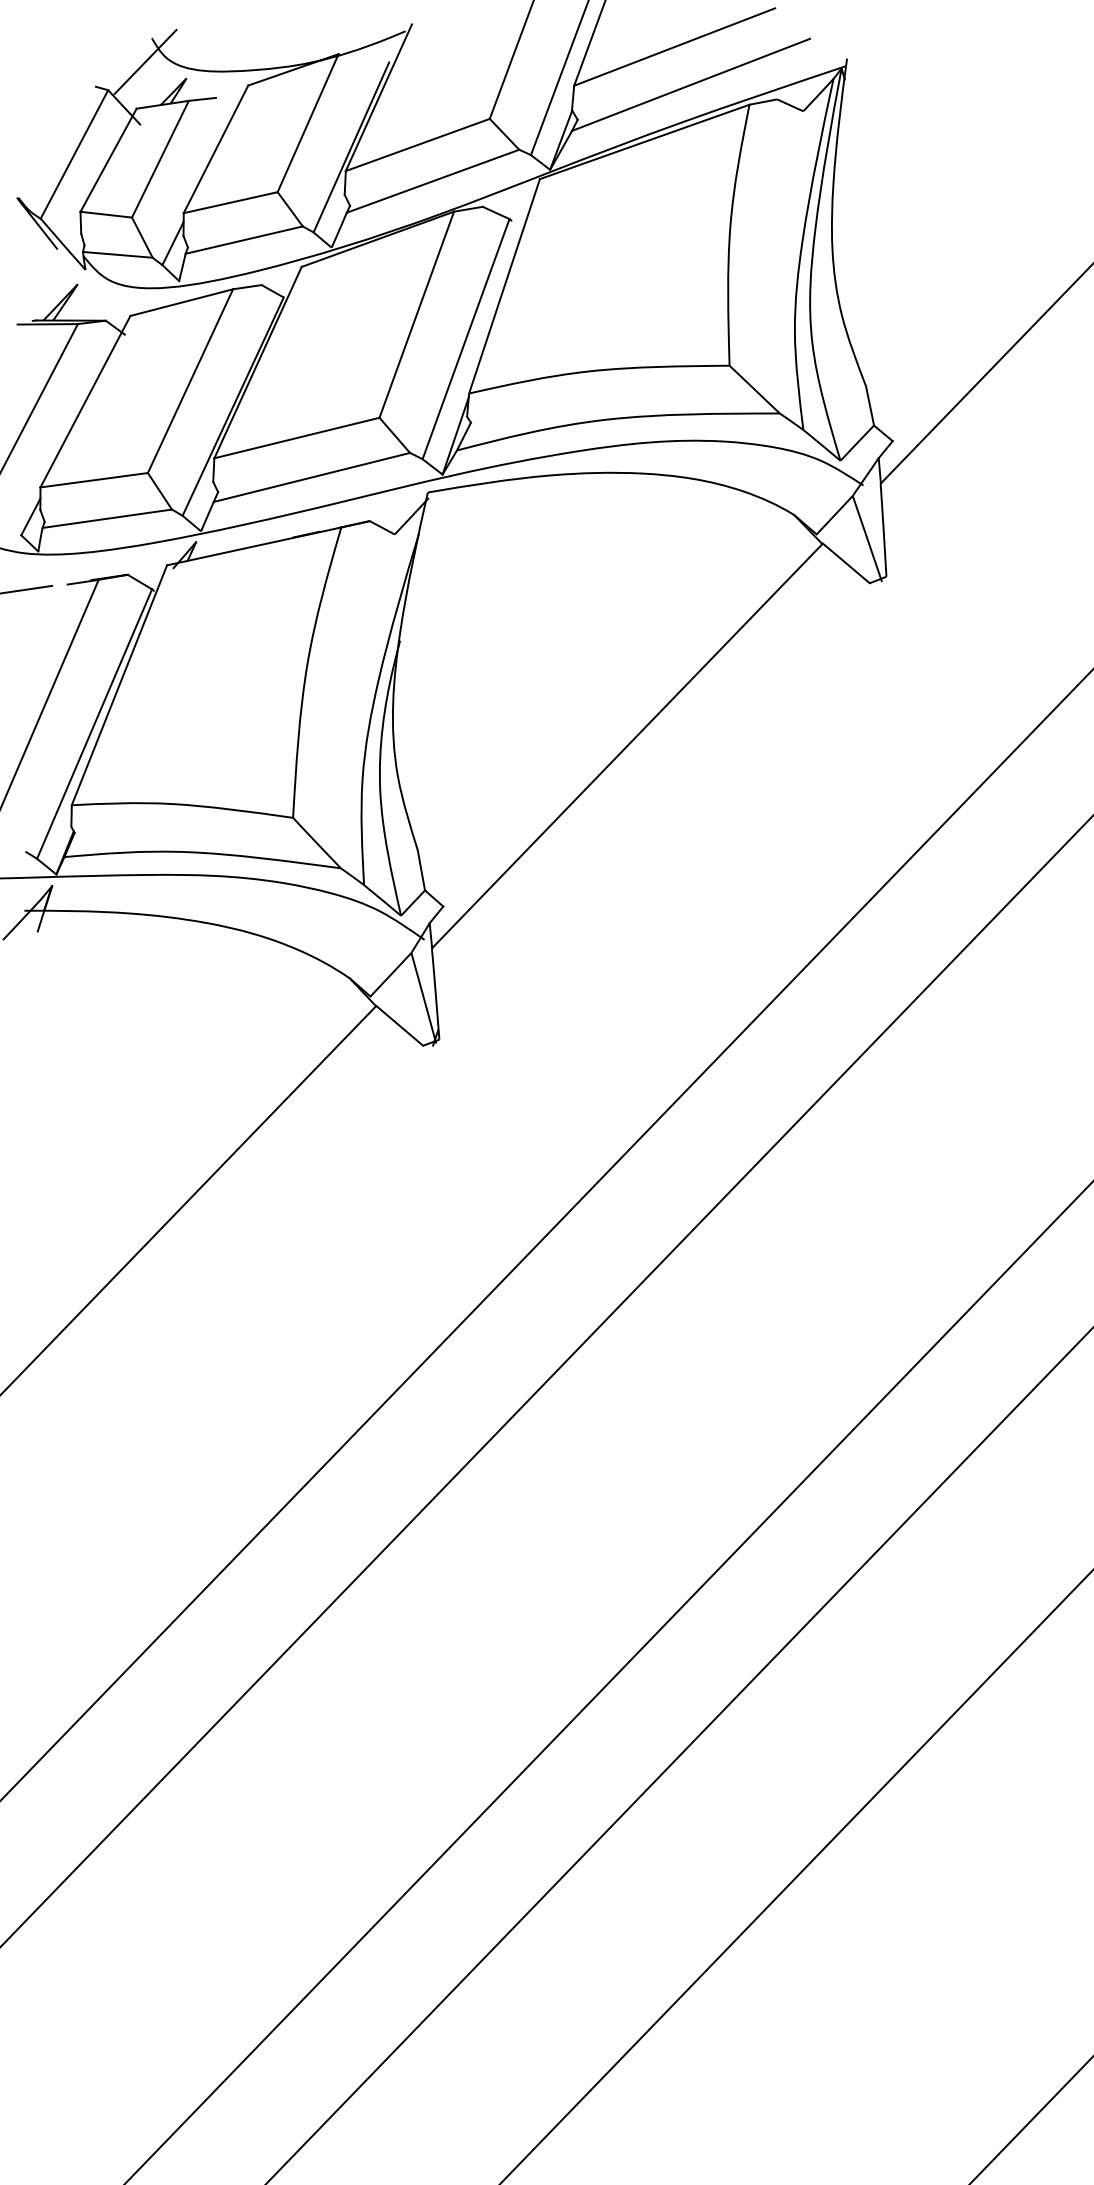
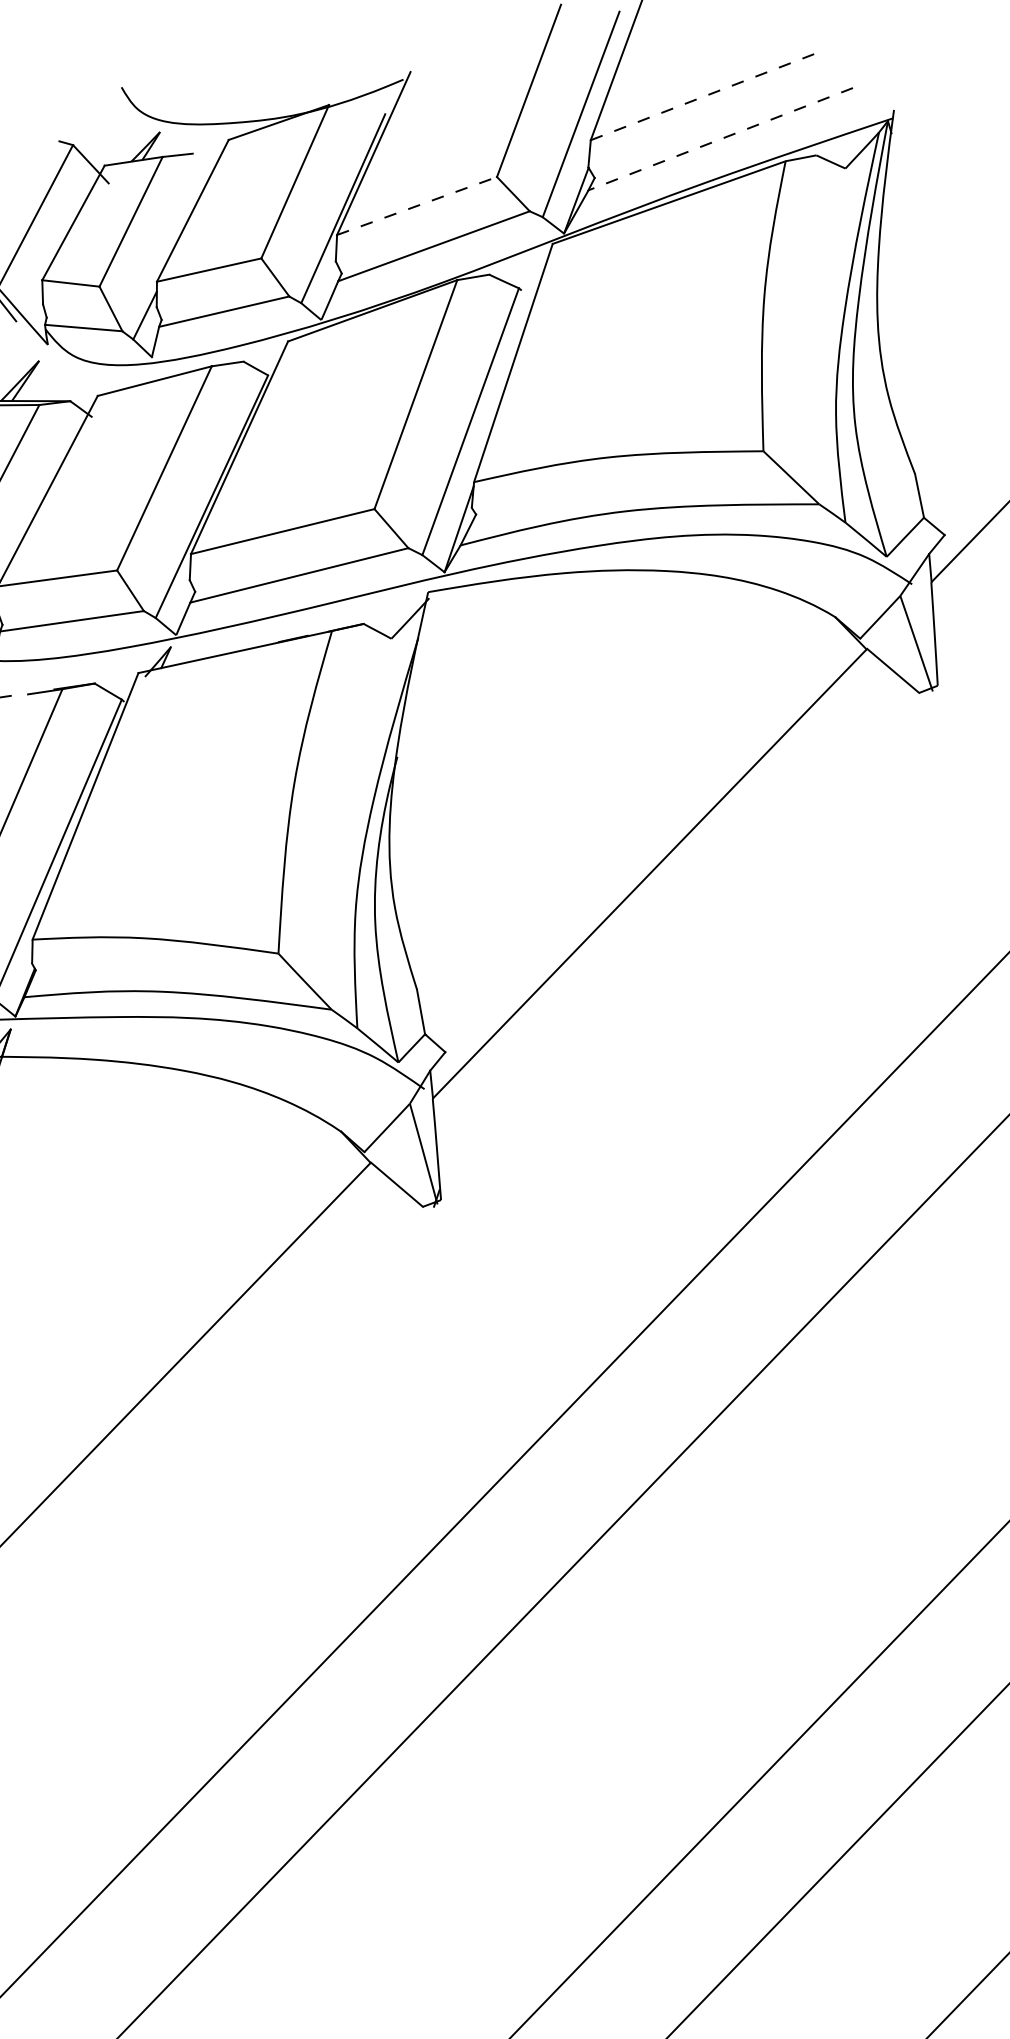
line: (674, 47) -> (702, 97), solid -> dashed
line: (145, 61) -> (114, 113), removed
line: (691, 84) -> (721, 138), solid -> dashed
line: (417, 145) -> (416, 206), solid -> dashed

